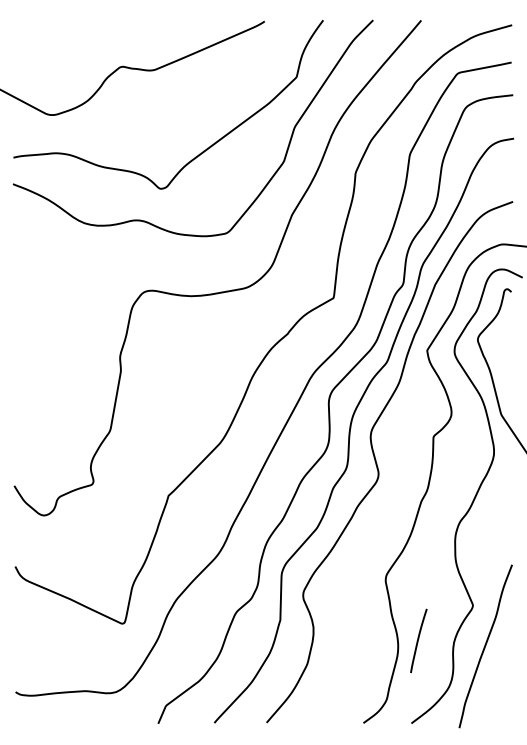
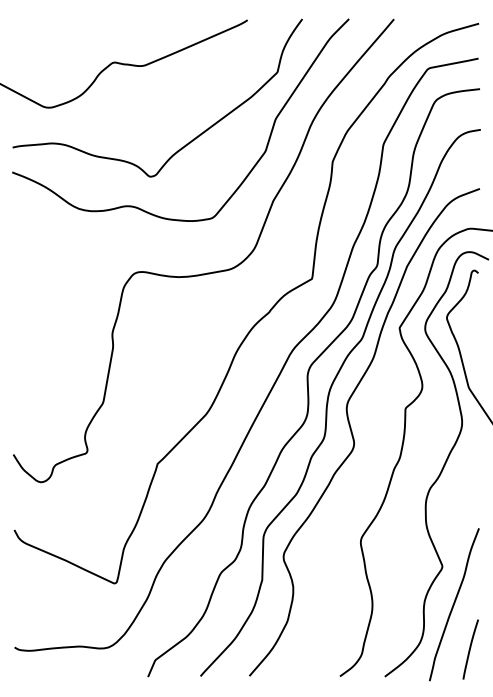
line: (418, 640) -> (470, 649), moved

